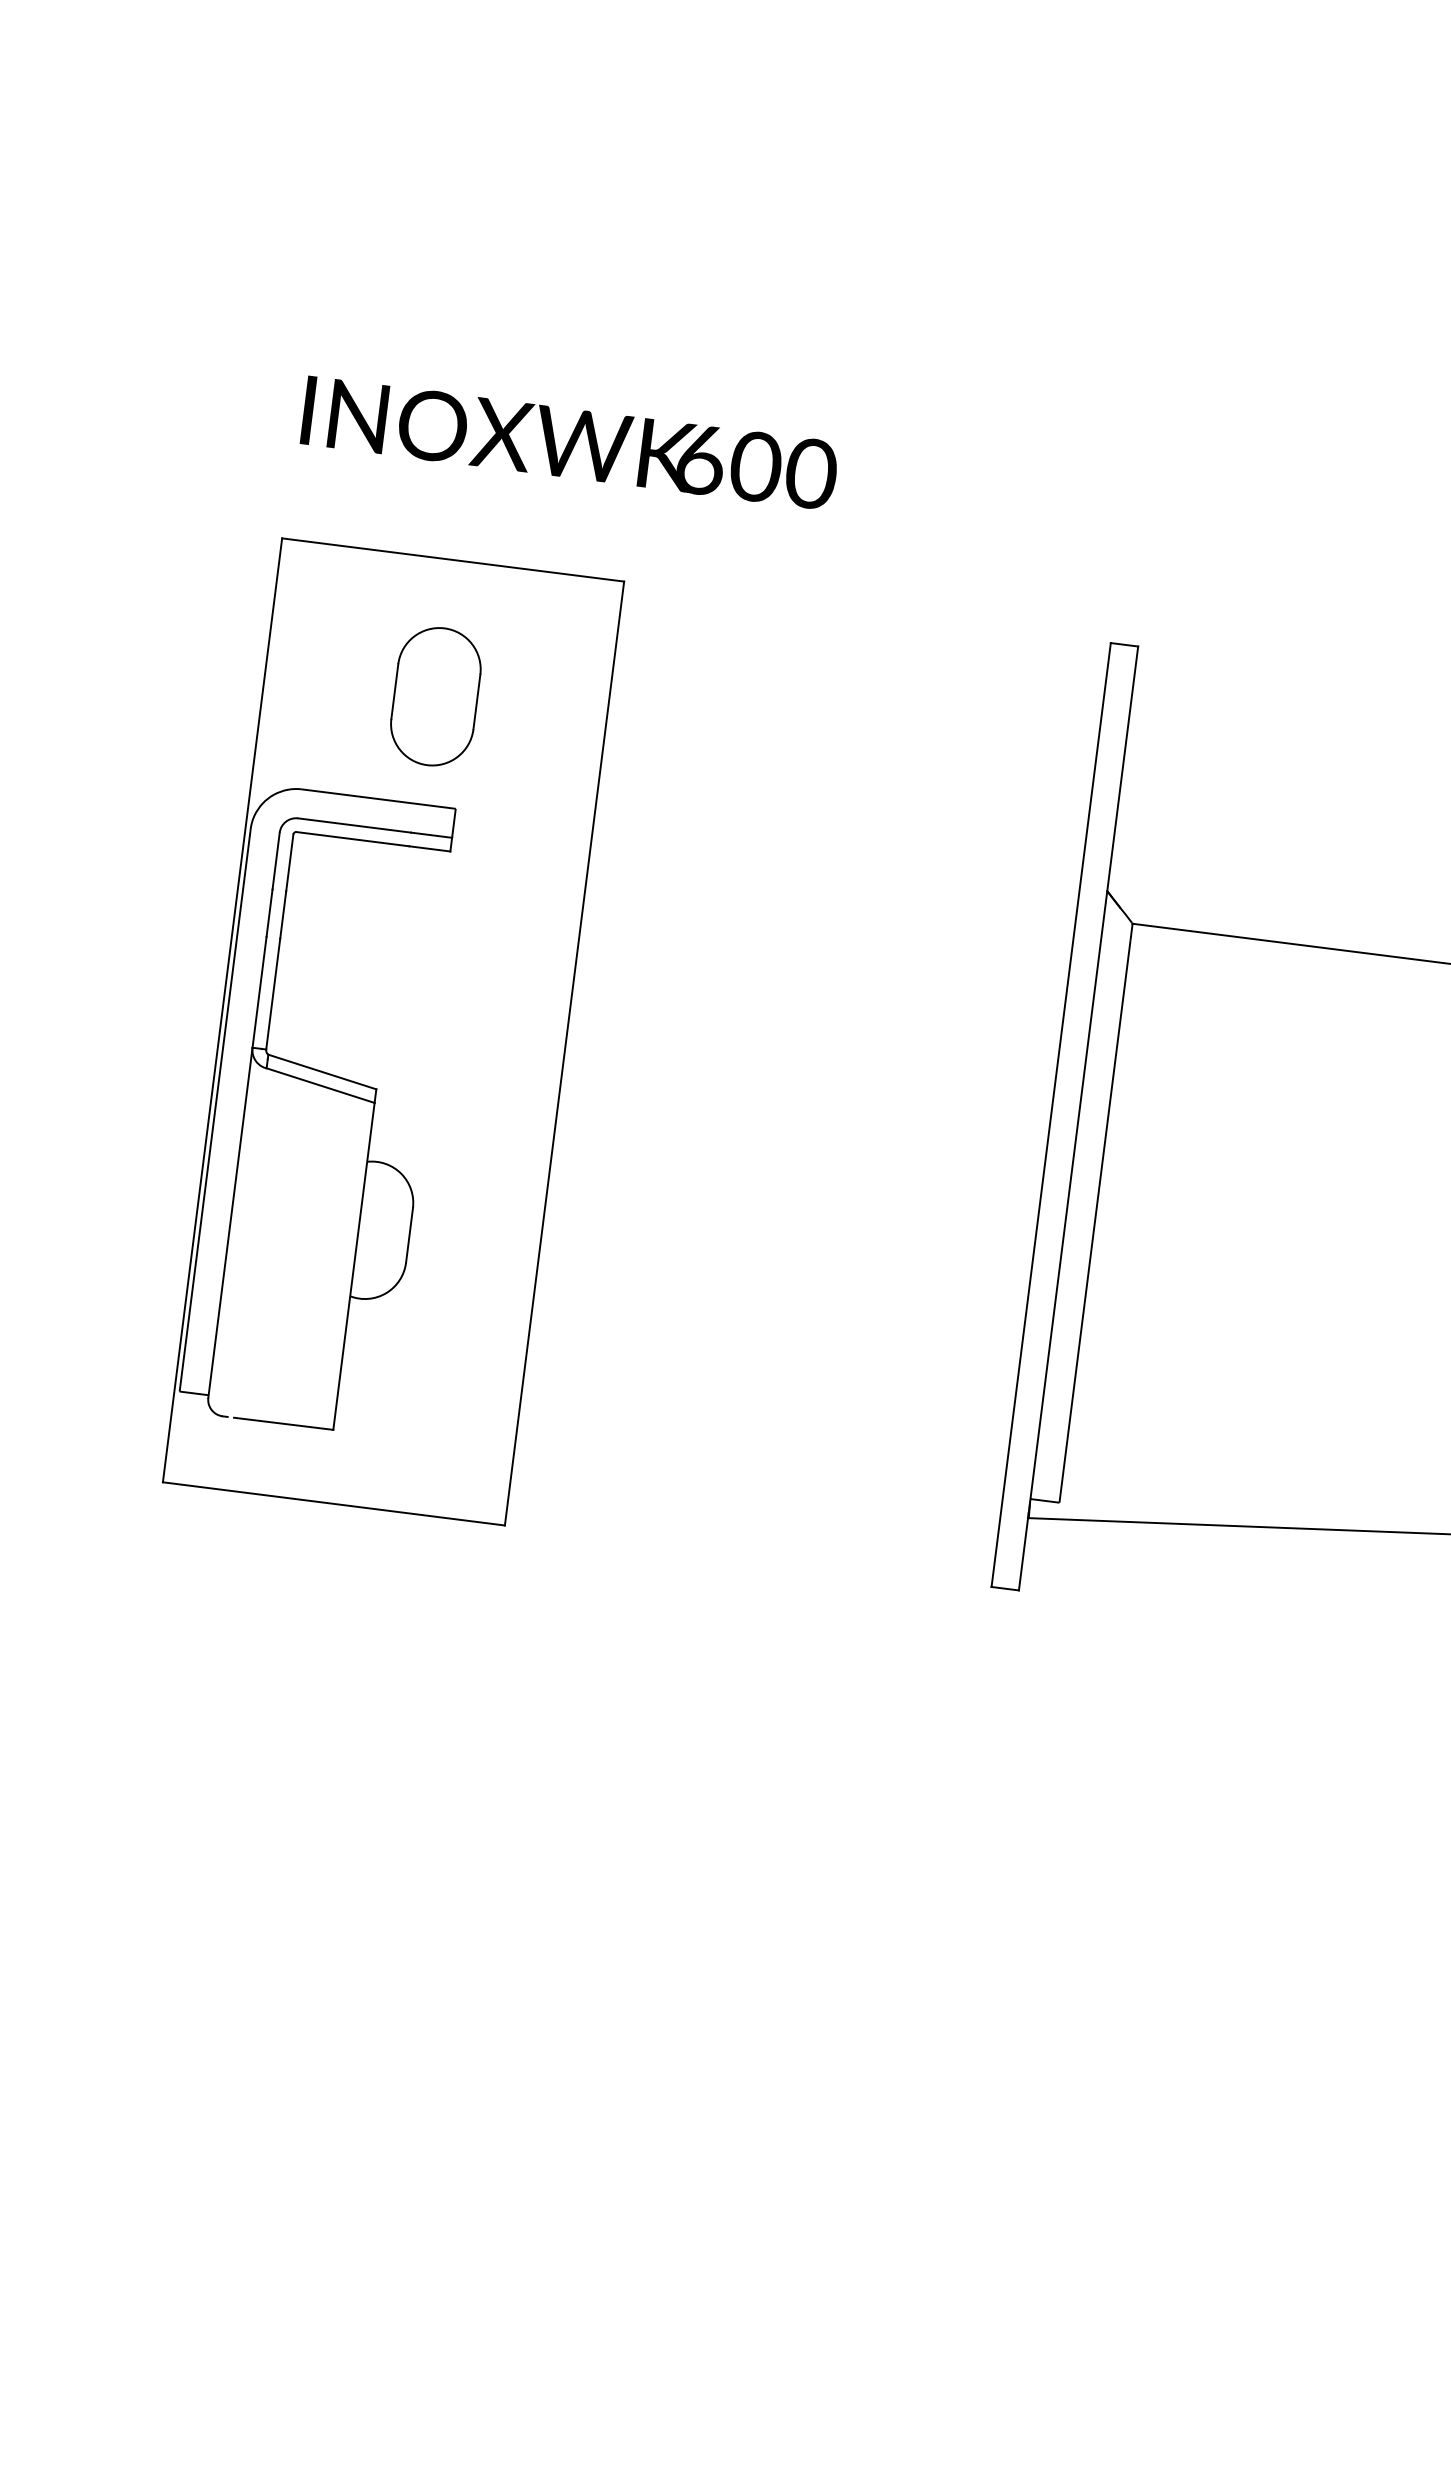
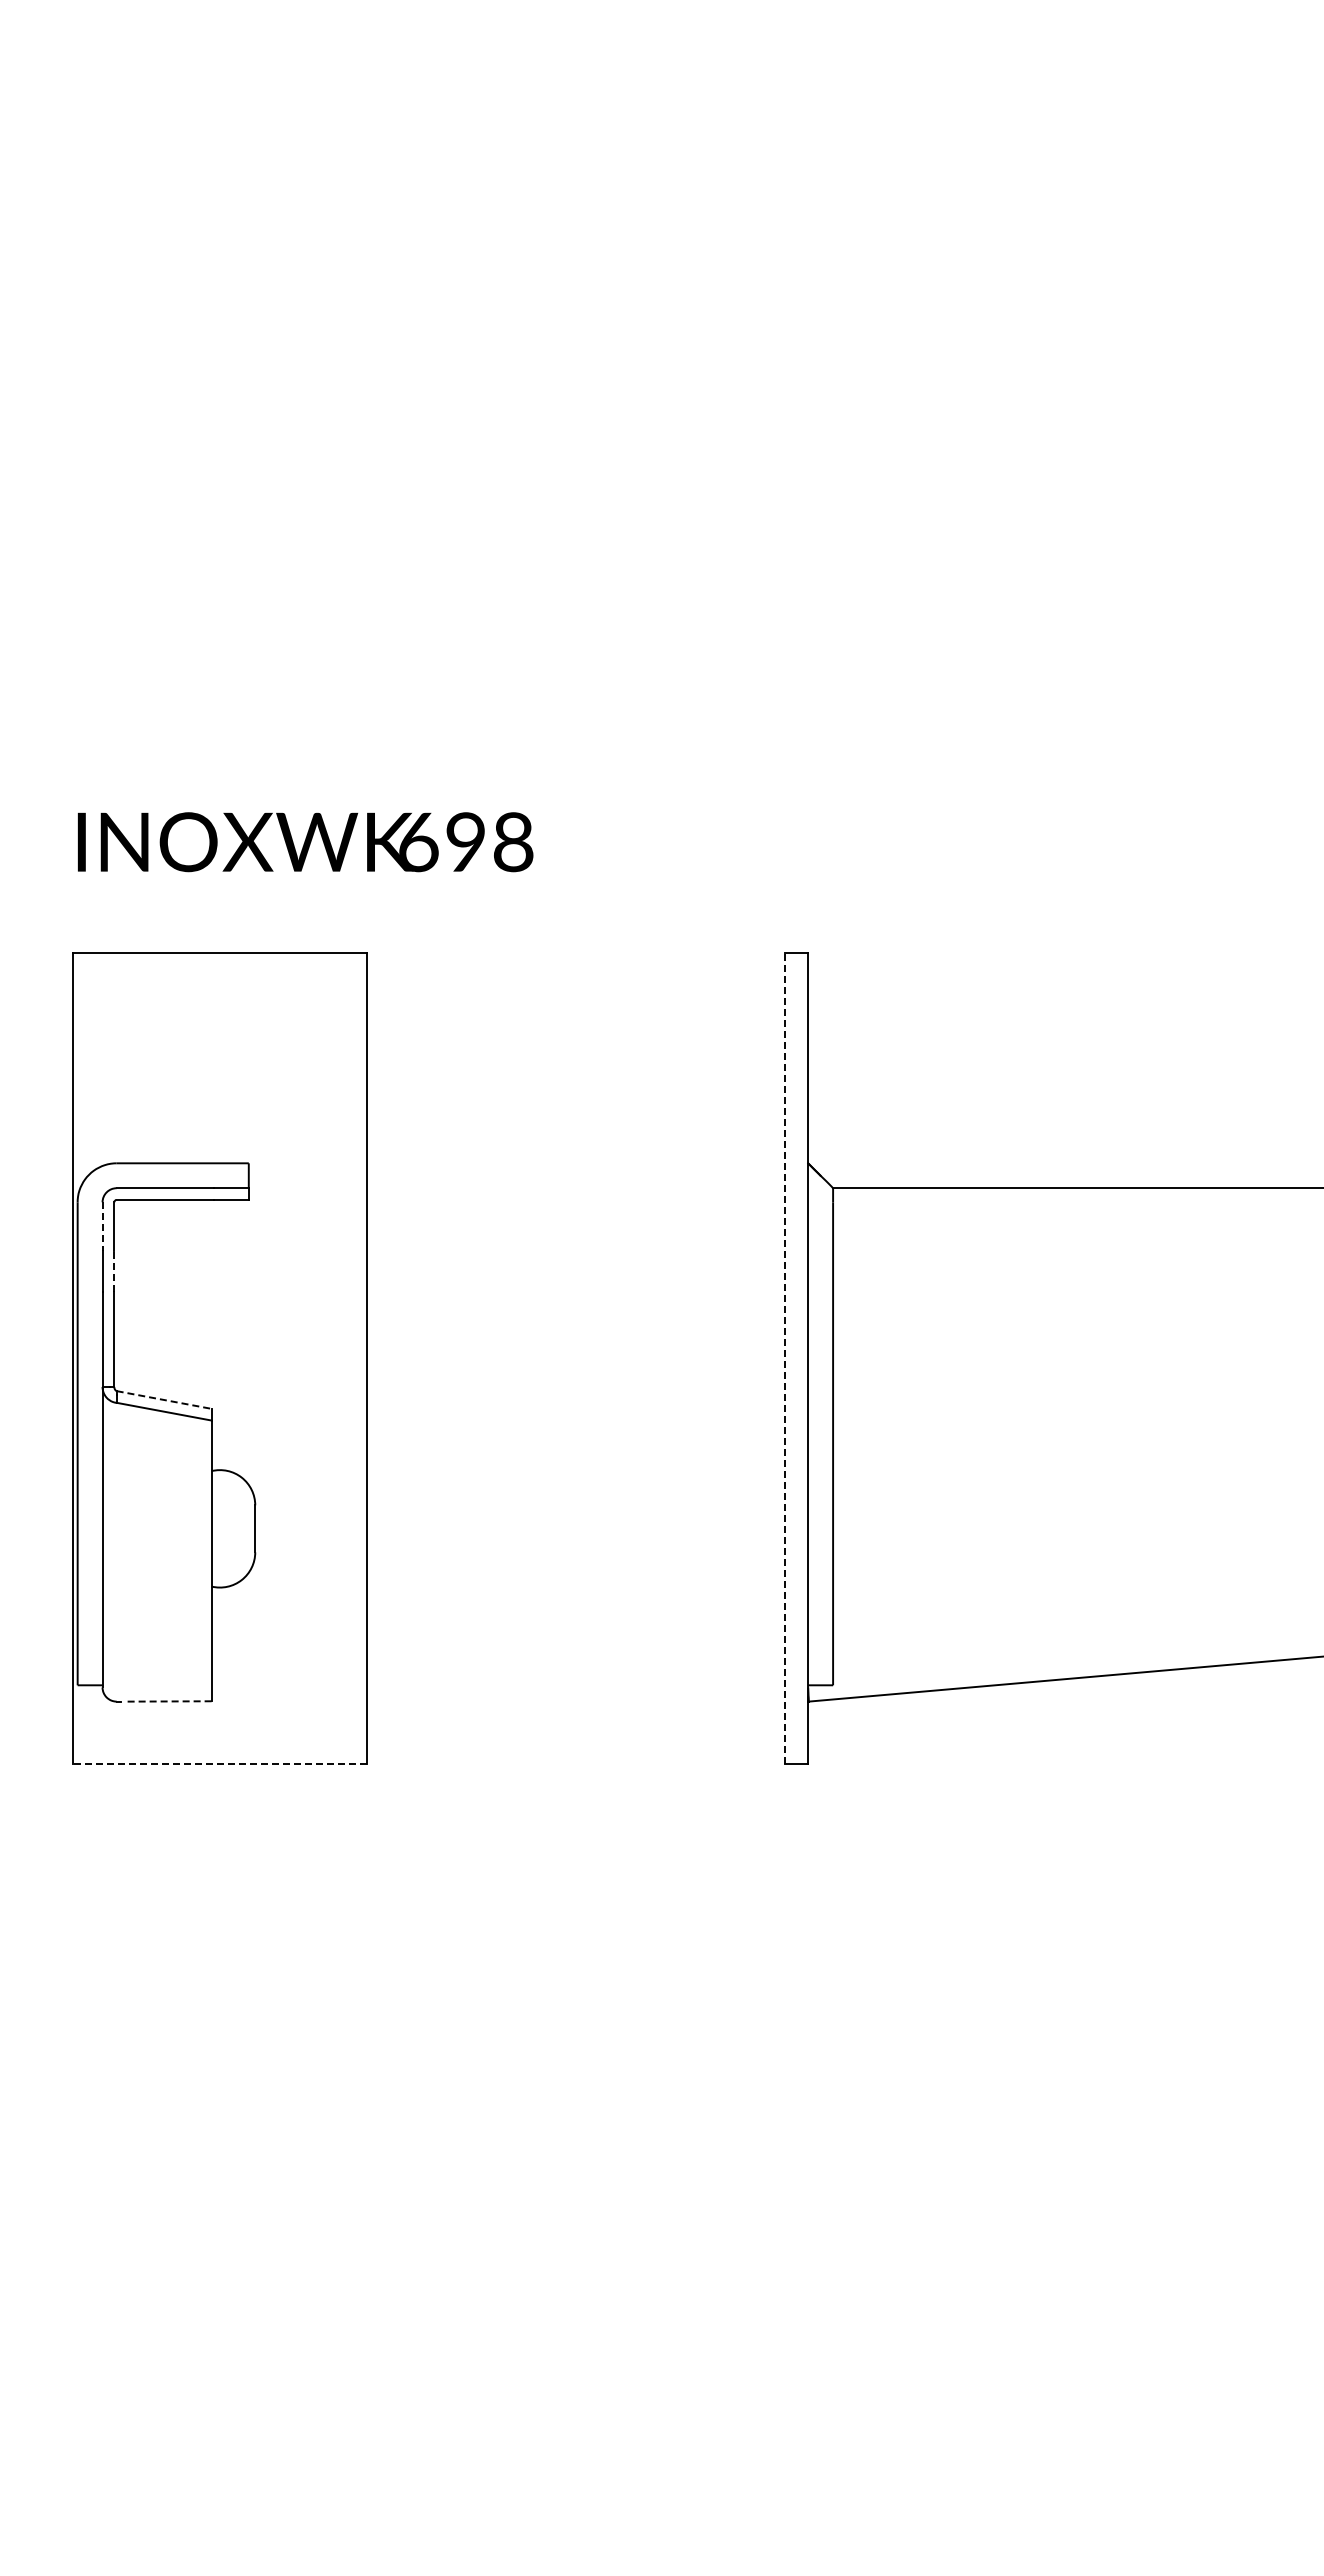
text: (783, 470) -> (489, 842), 600 -> 698
part: (435, 696) -> (219, 1070), removed
line: (275, 862) -> (102, 1227), solid -> dashed
line: (283, 913) -> (114, 1270), solid -> dashed
line: (322, 1072) -> (164, 1400), solid -> dashed
line: (1050, 1114) -> (784, 1358), solid -> dashed
line: (284, 1423) -> (169, 1701), solid -> dashed
line: (334, 1503) -> (220, 1763), solid -> dashed

